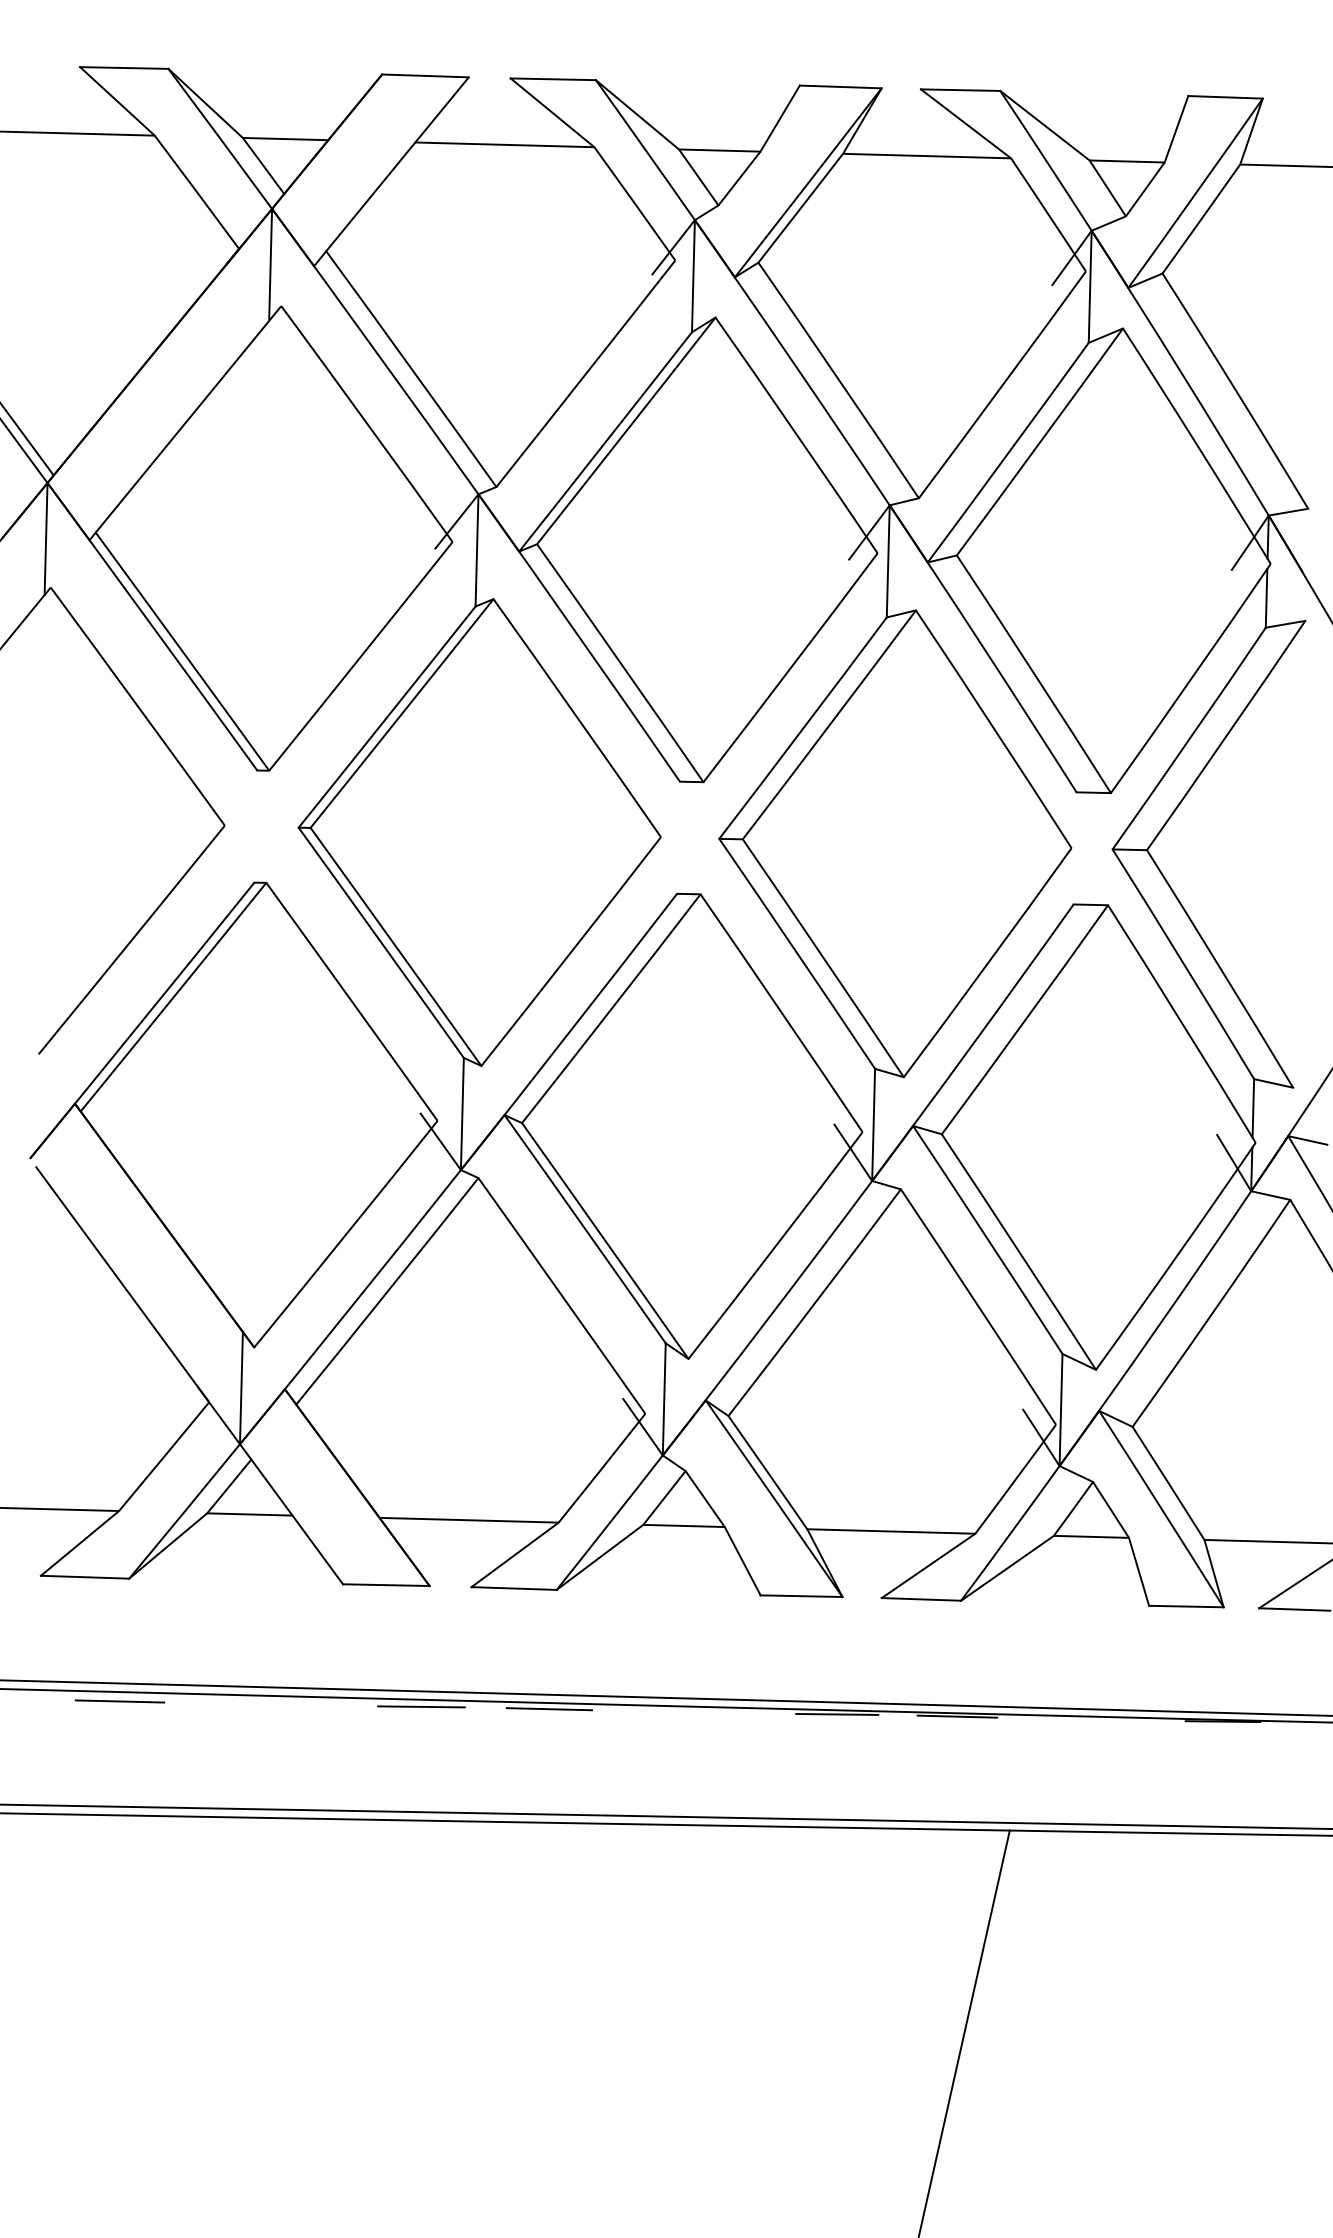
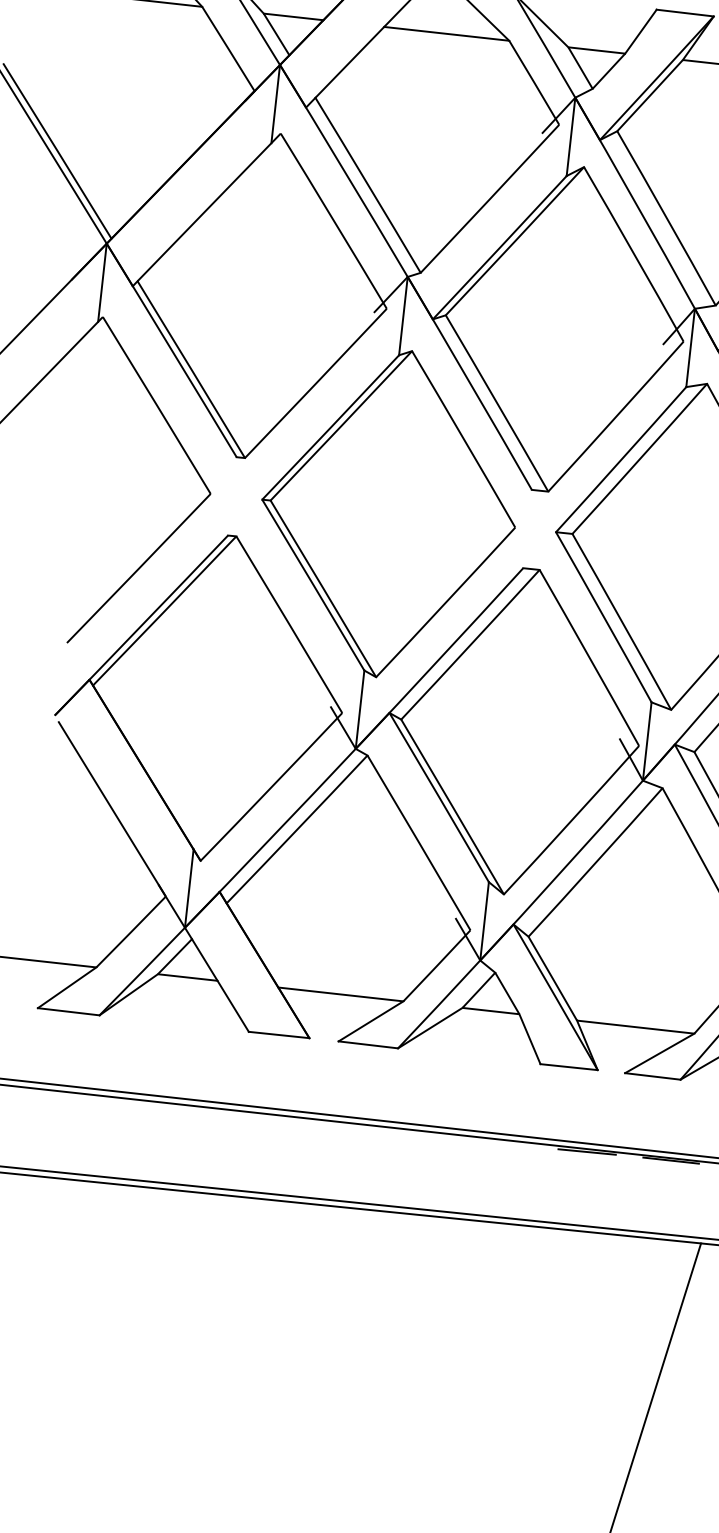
line: (119, 1701) -> (85, 1100), removed
line: (421, 1706) -> (296, 1122), removed
line: (549, 1709) -> (386, 1131), removed

